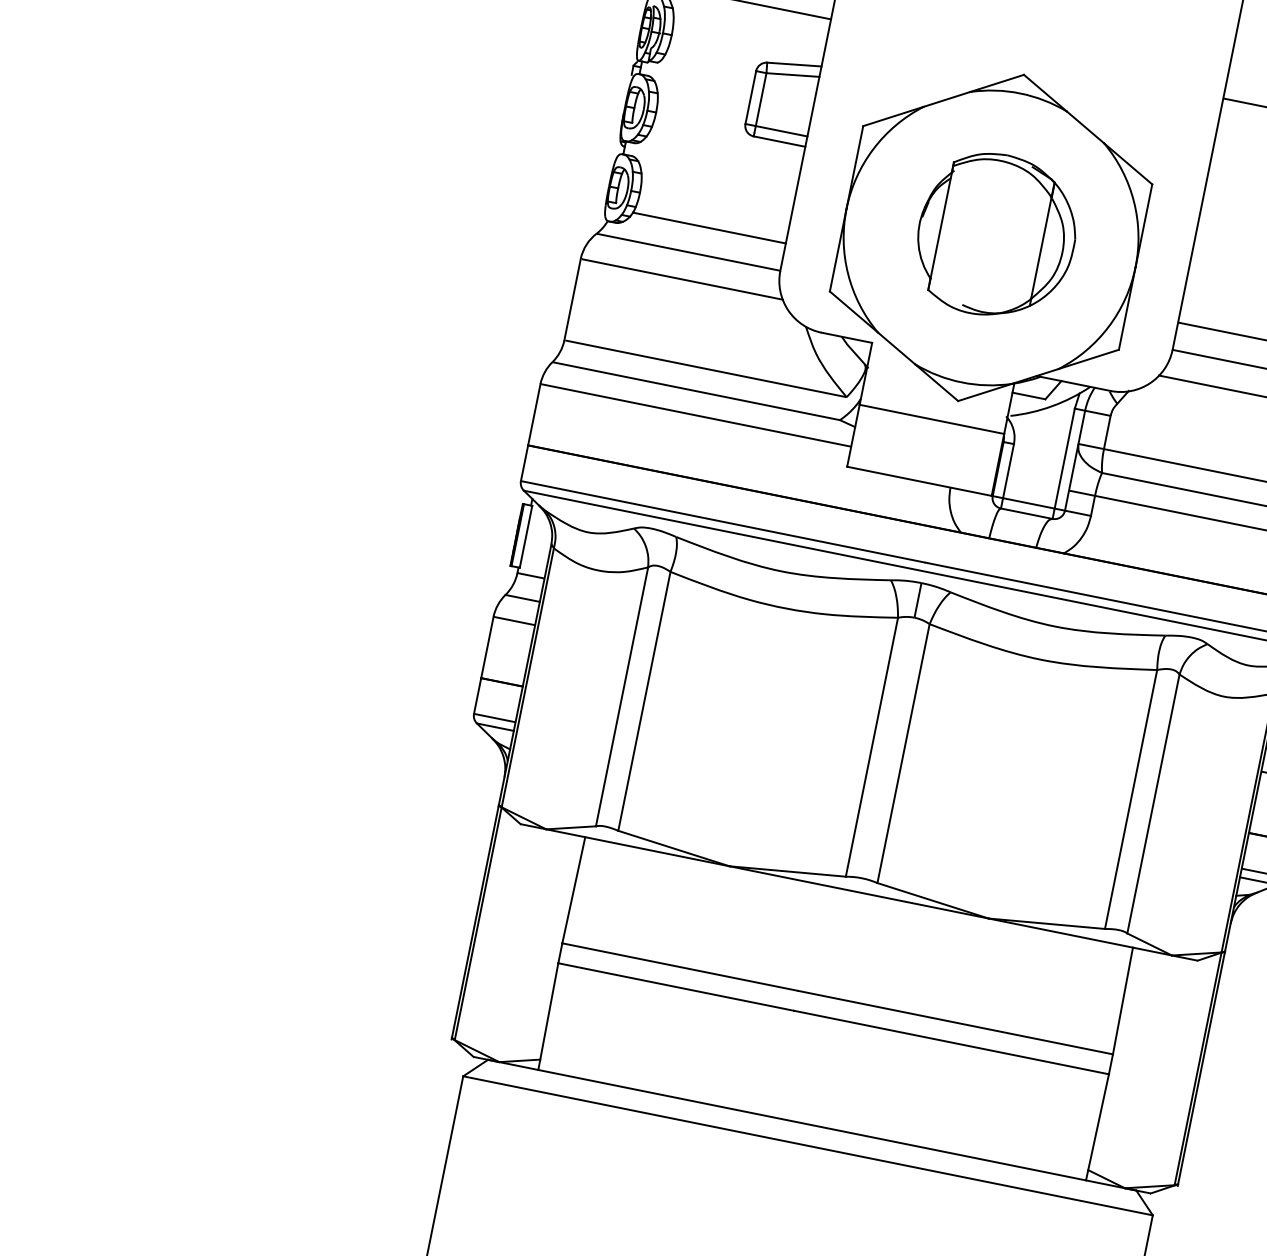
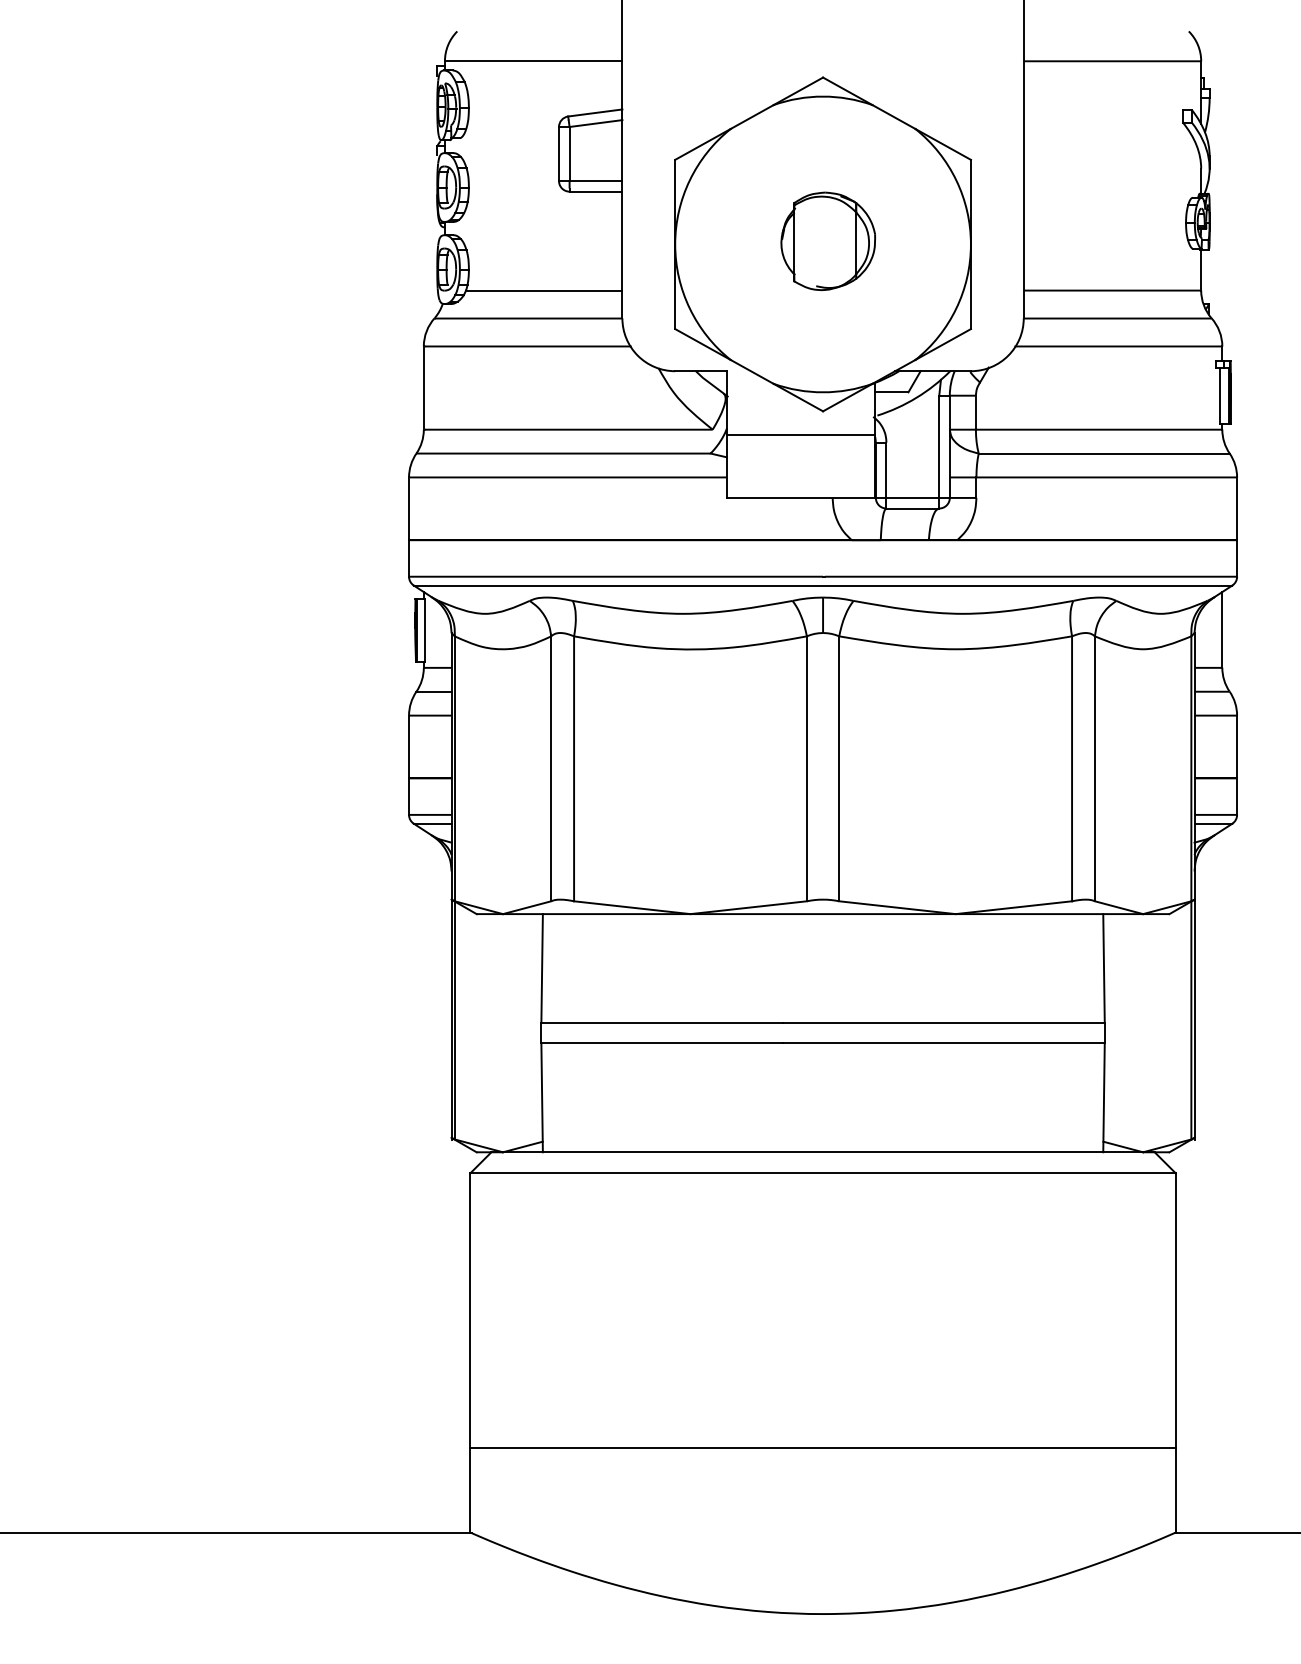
part: (996, 236) -> (828, 241), size x0.6

